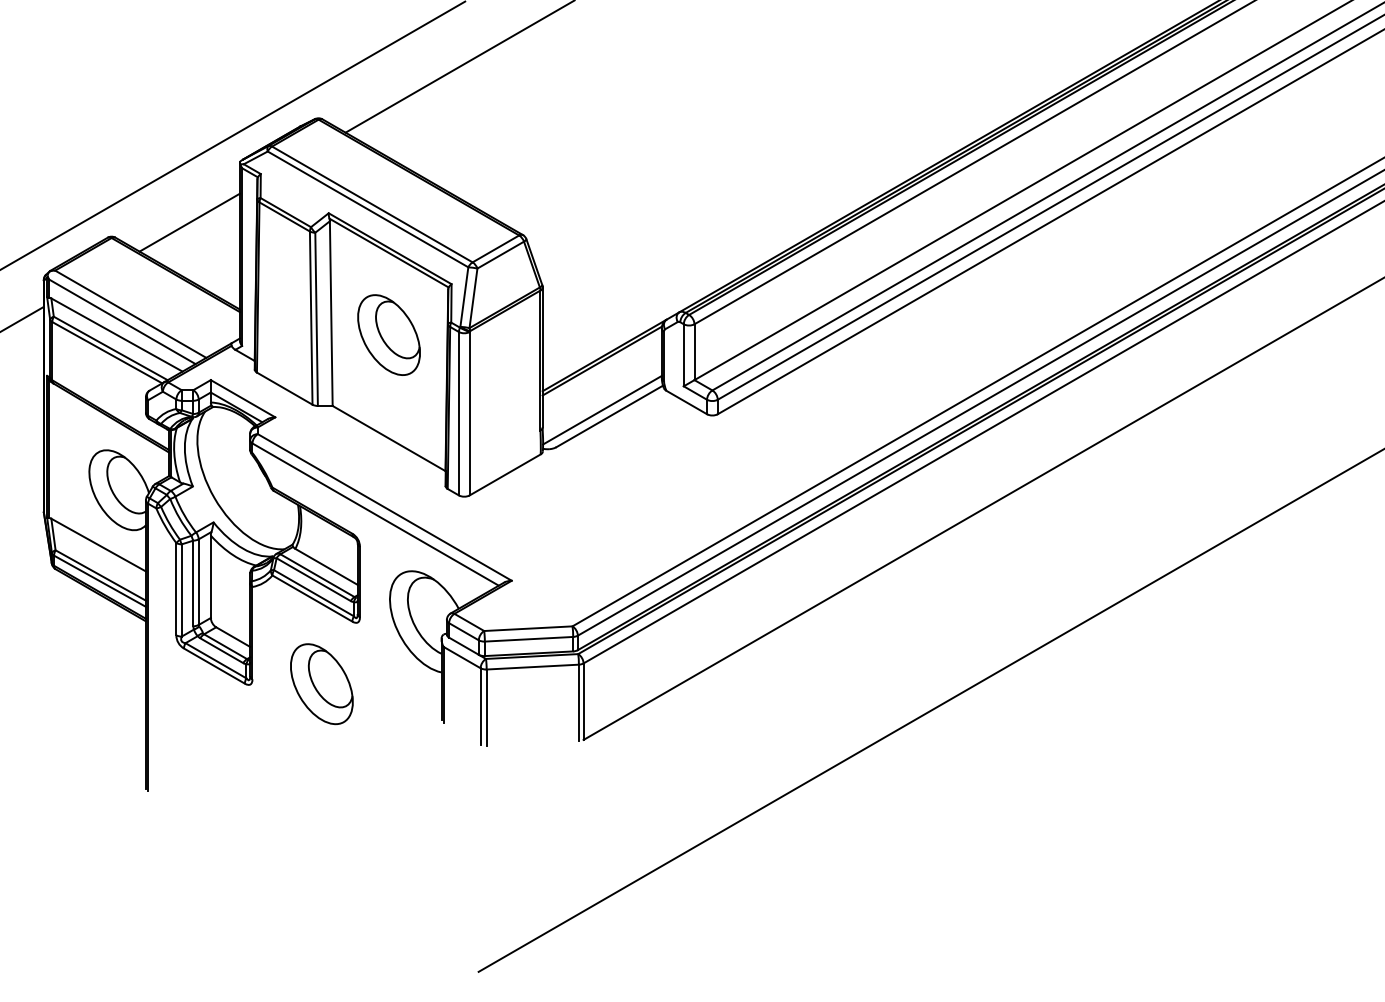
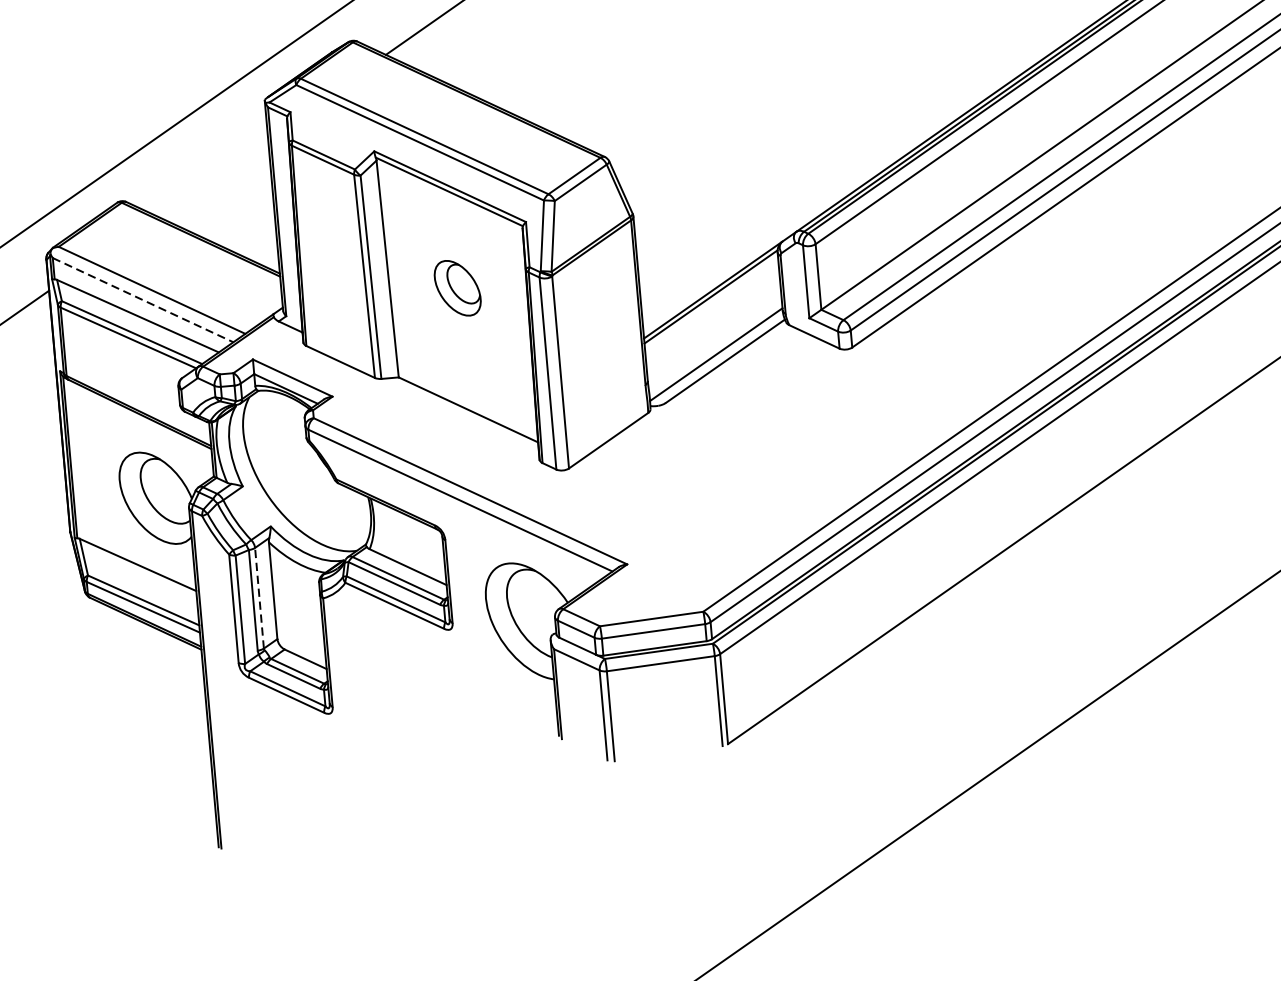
line: (189, 222) -> (211, 176), removed
line: (122, 322) -> (143, 300), solid -> dashed
part: (388, 334) -> (457, 287), size x0.6
line: (198, 582) -> (259, 598), solid -> dashed
part: (321, 684) -> (414, 705), removed

